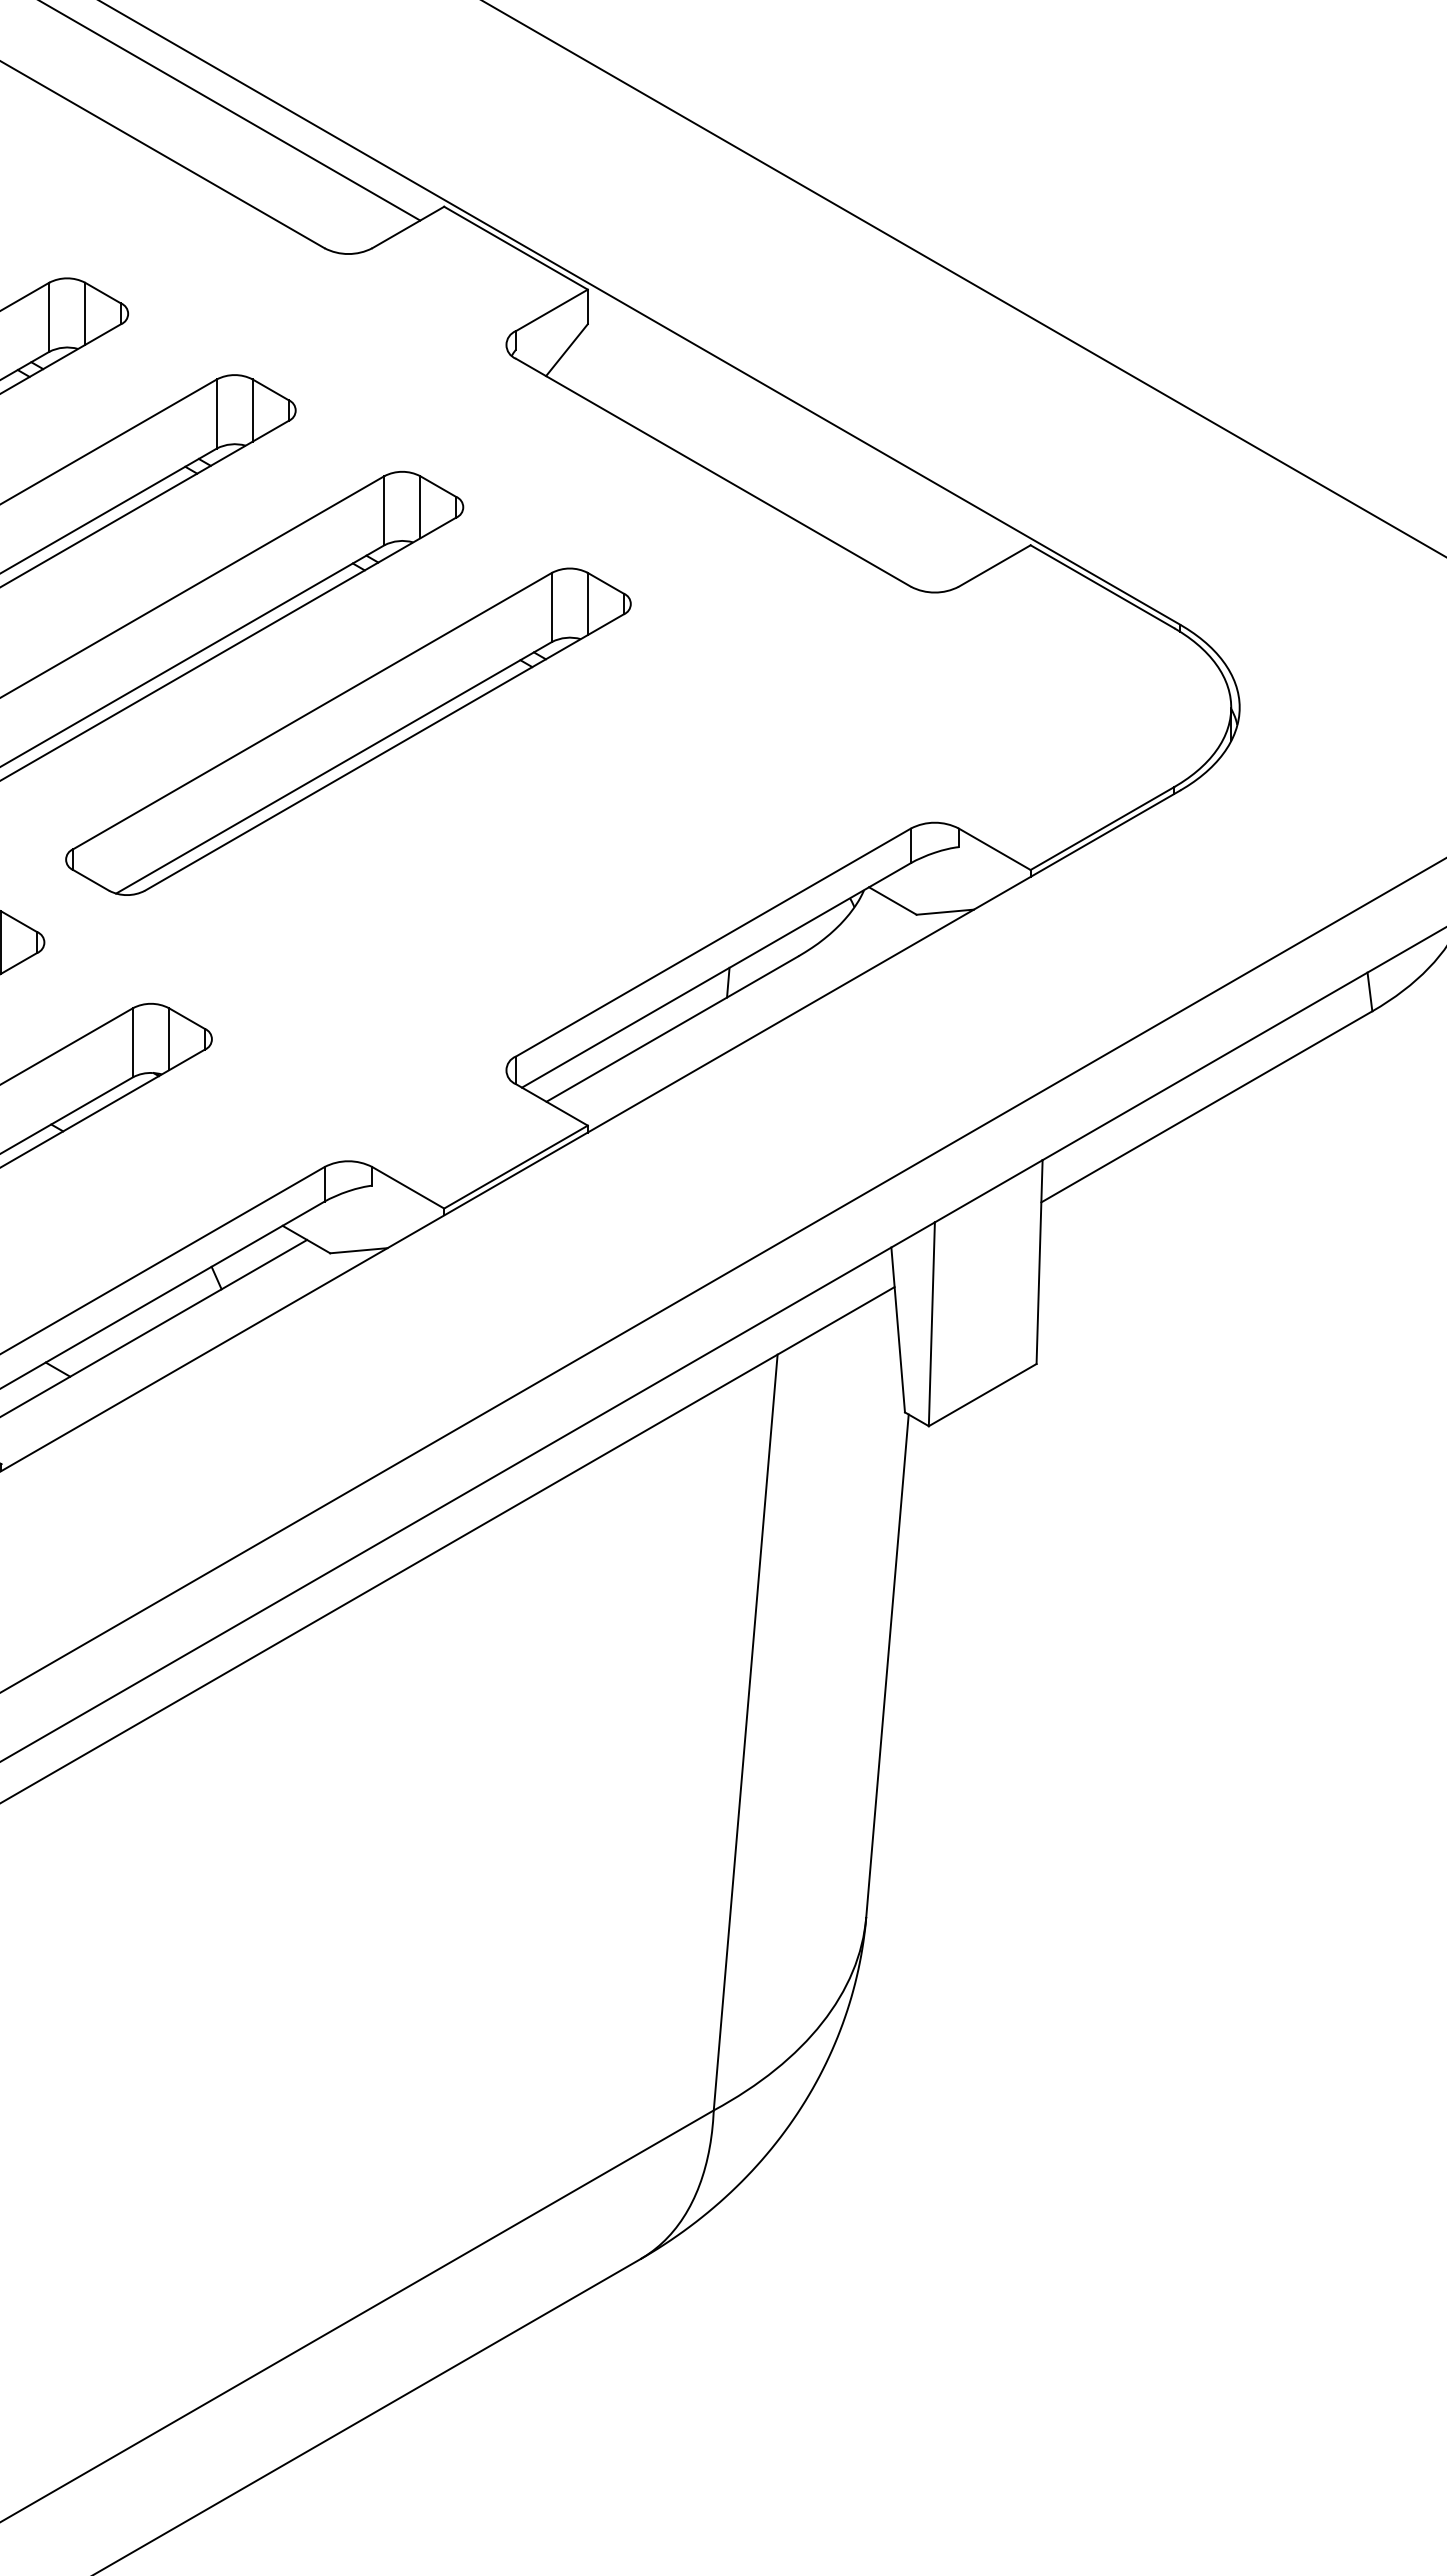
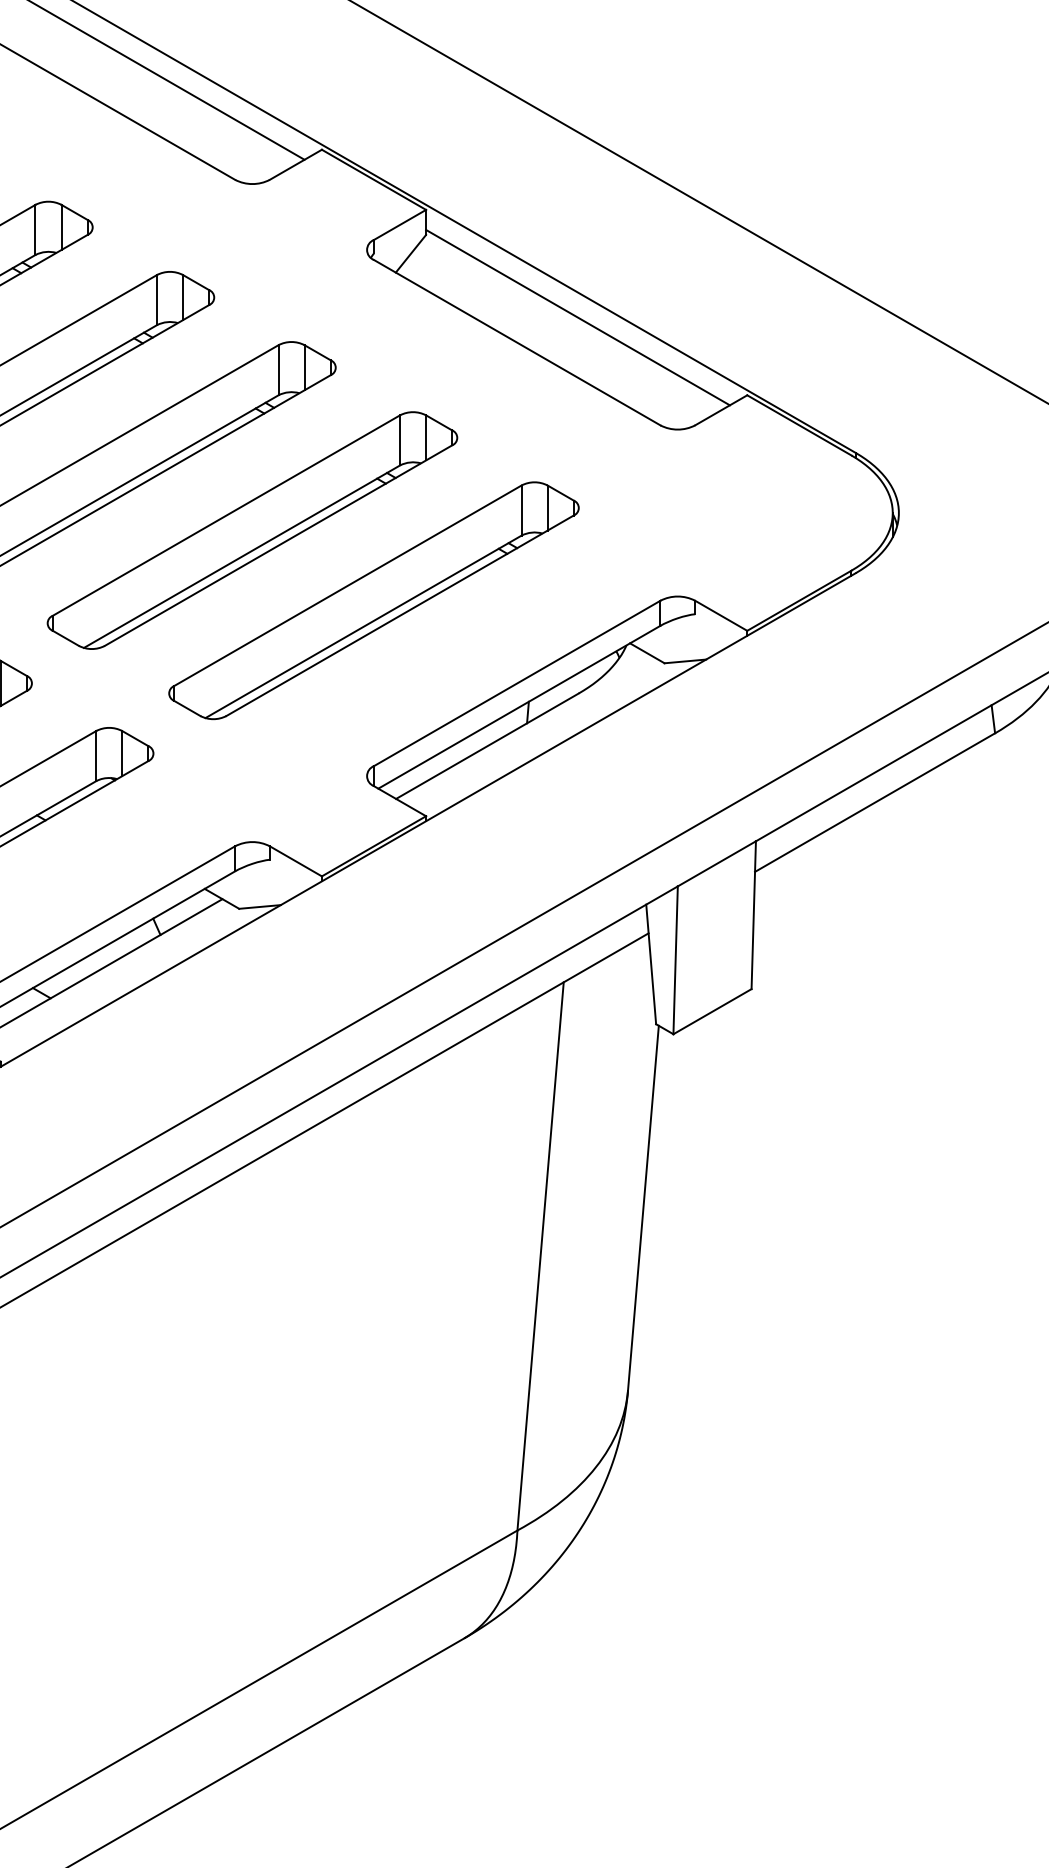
line: (796, 438) -> (577, 317), added
part: (515, 828) -> (373, 600), added

